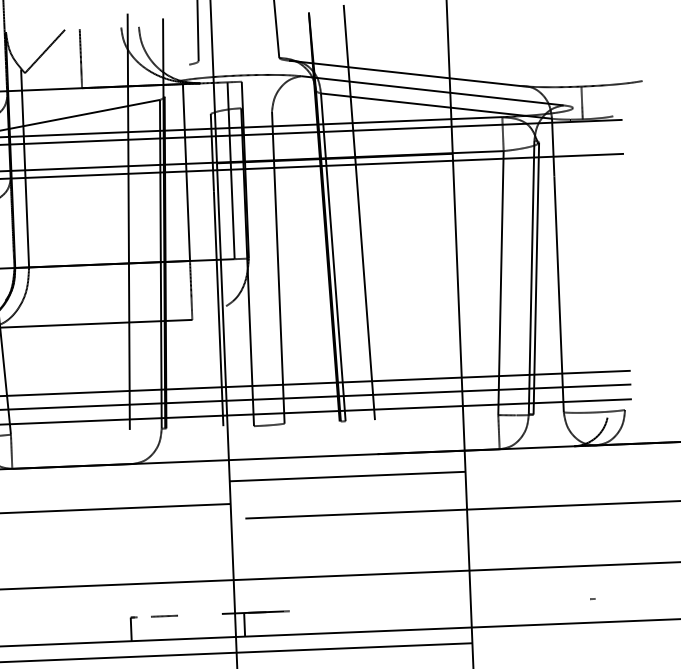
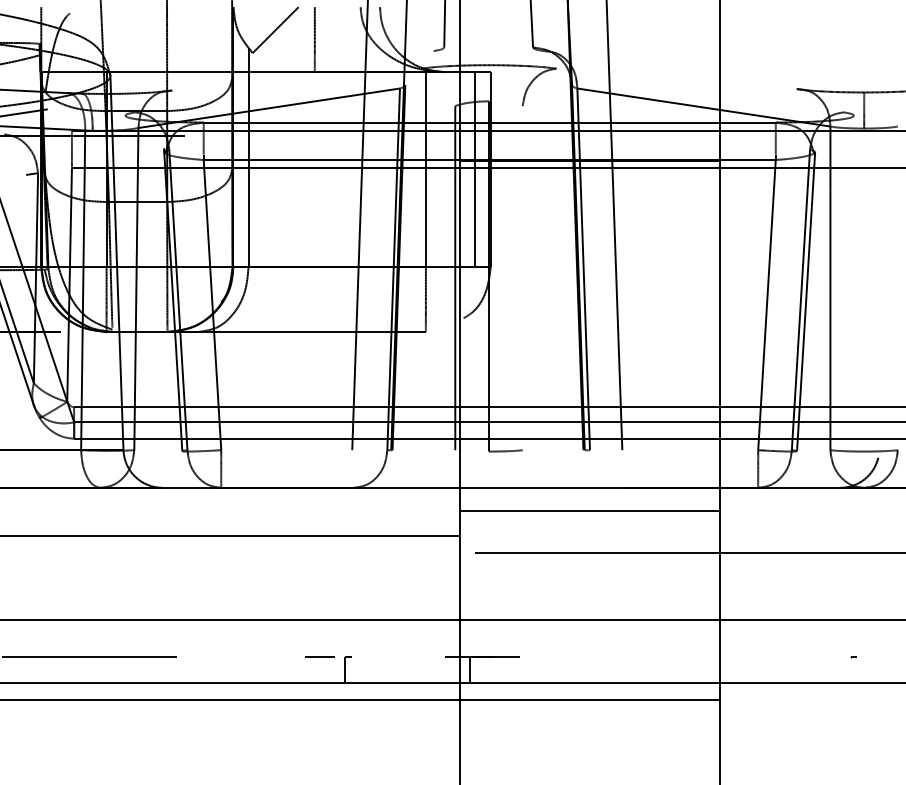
line: (403, 73) -> (669, 70), removed
line: (431, 90) -> (699, 90), removed
line: (278, 267) -> (522, 278), removed
line: (163, 616) -> (319, 656), moved

